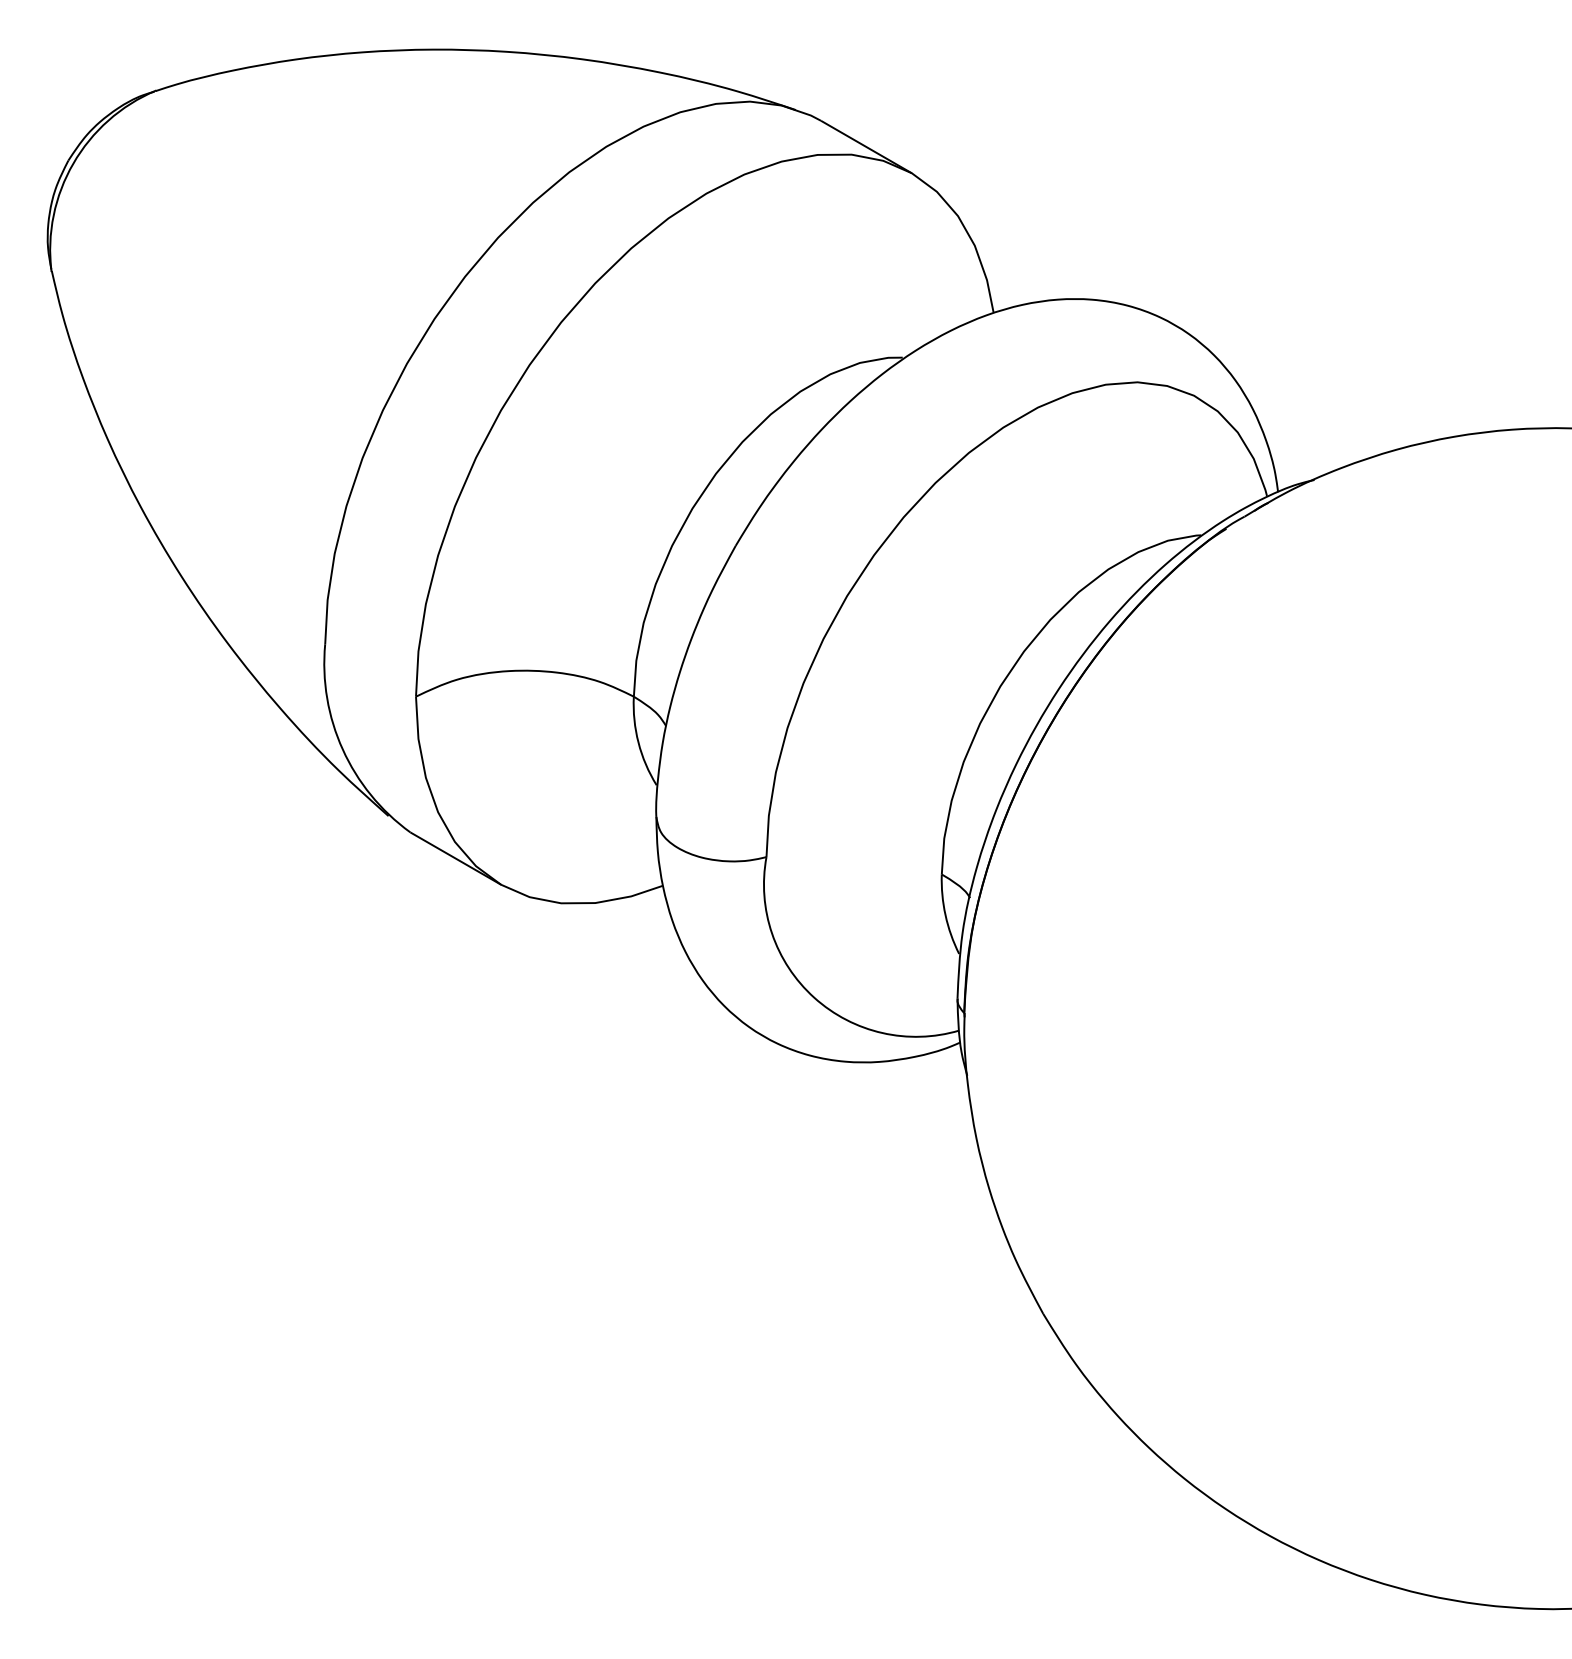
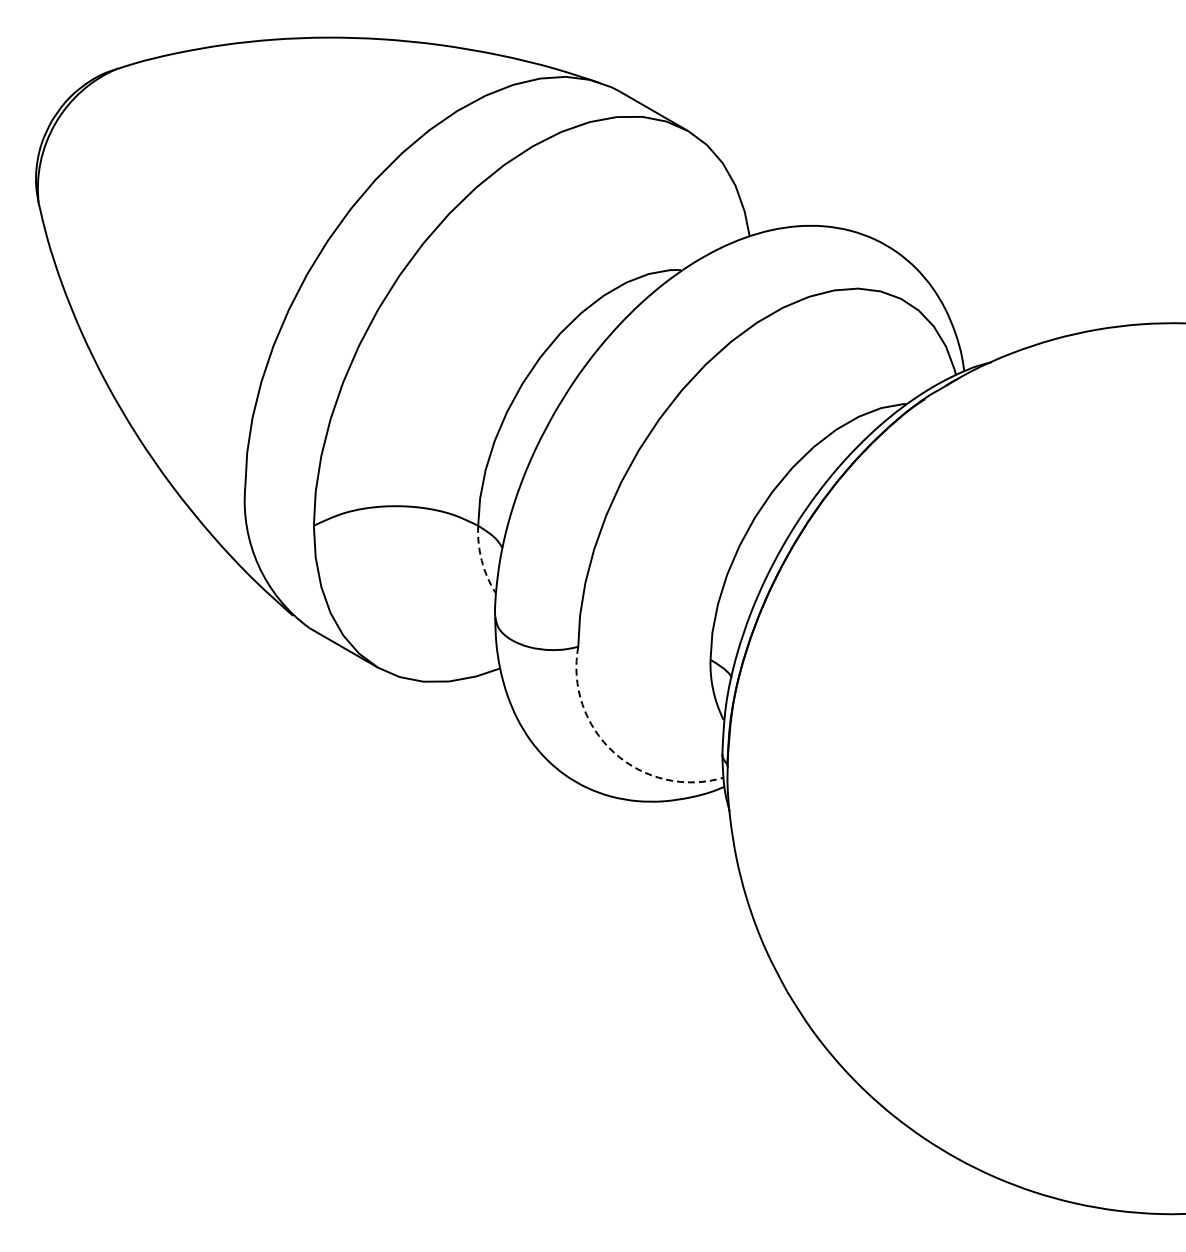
arc: (638, 742) -> (481, 560), solid -> dashed
arc: (814, 997) -> (614, 752), solid -> dashed

